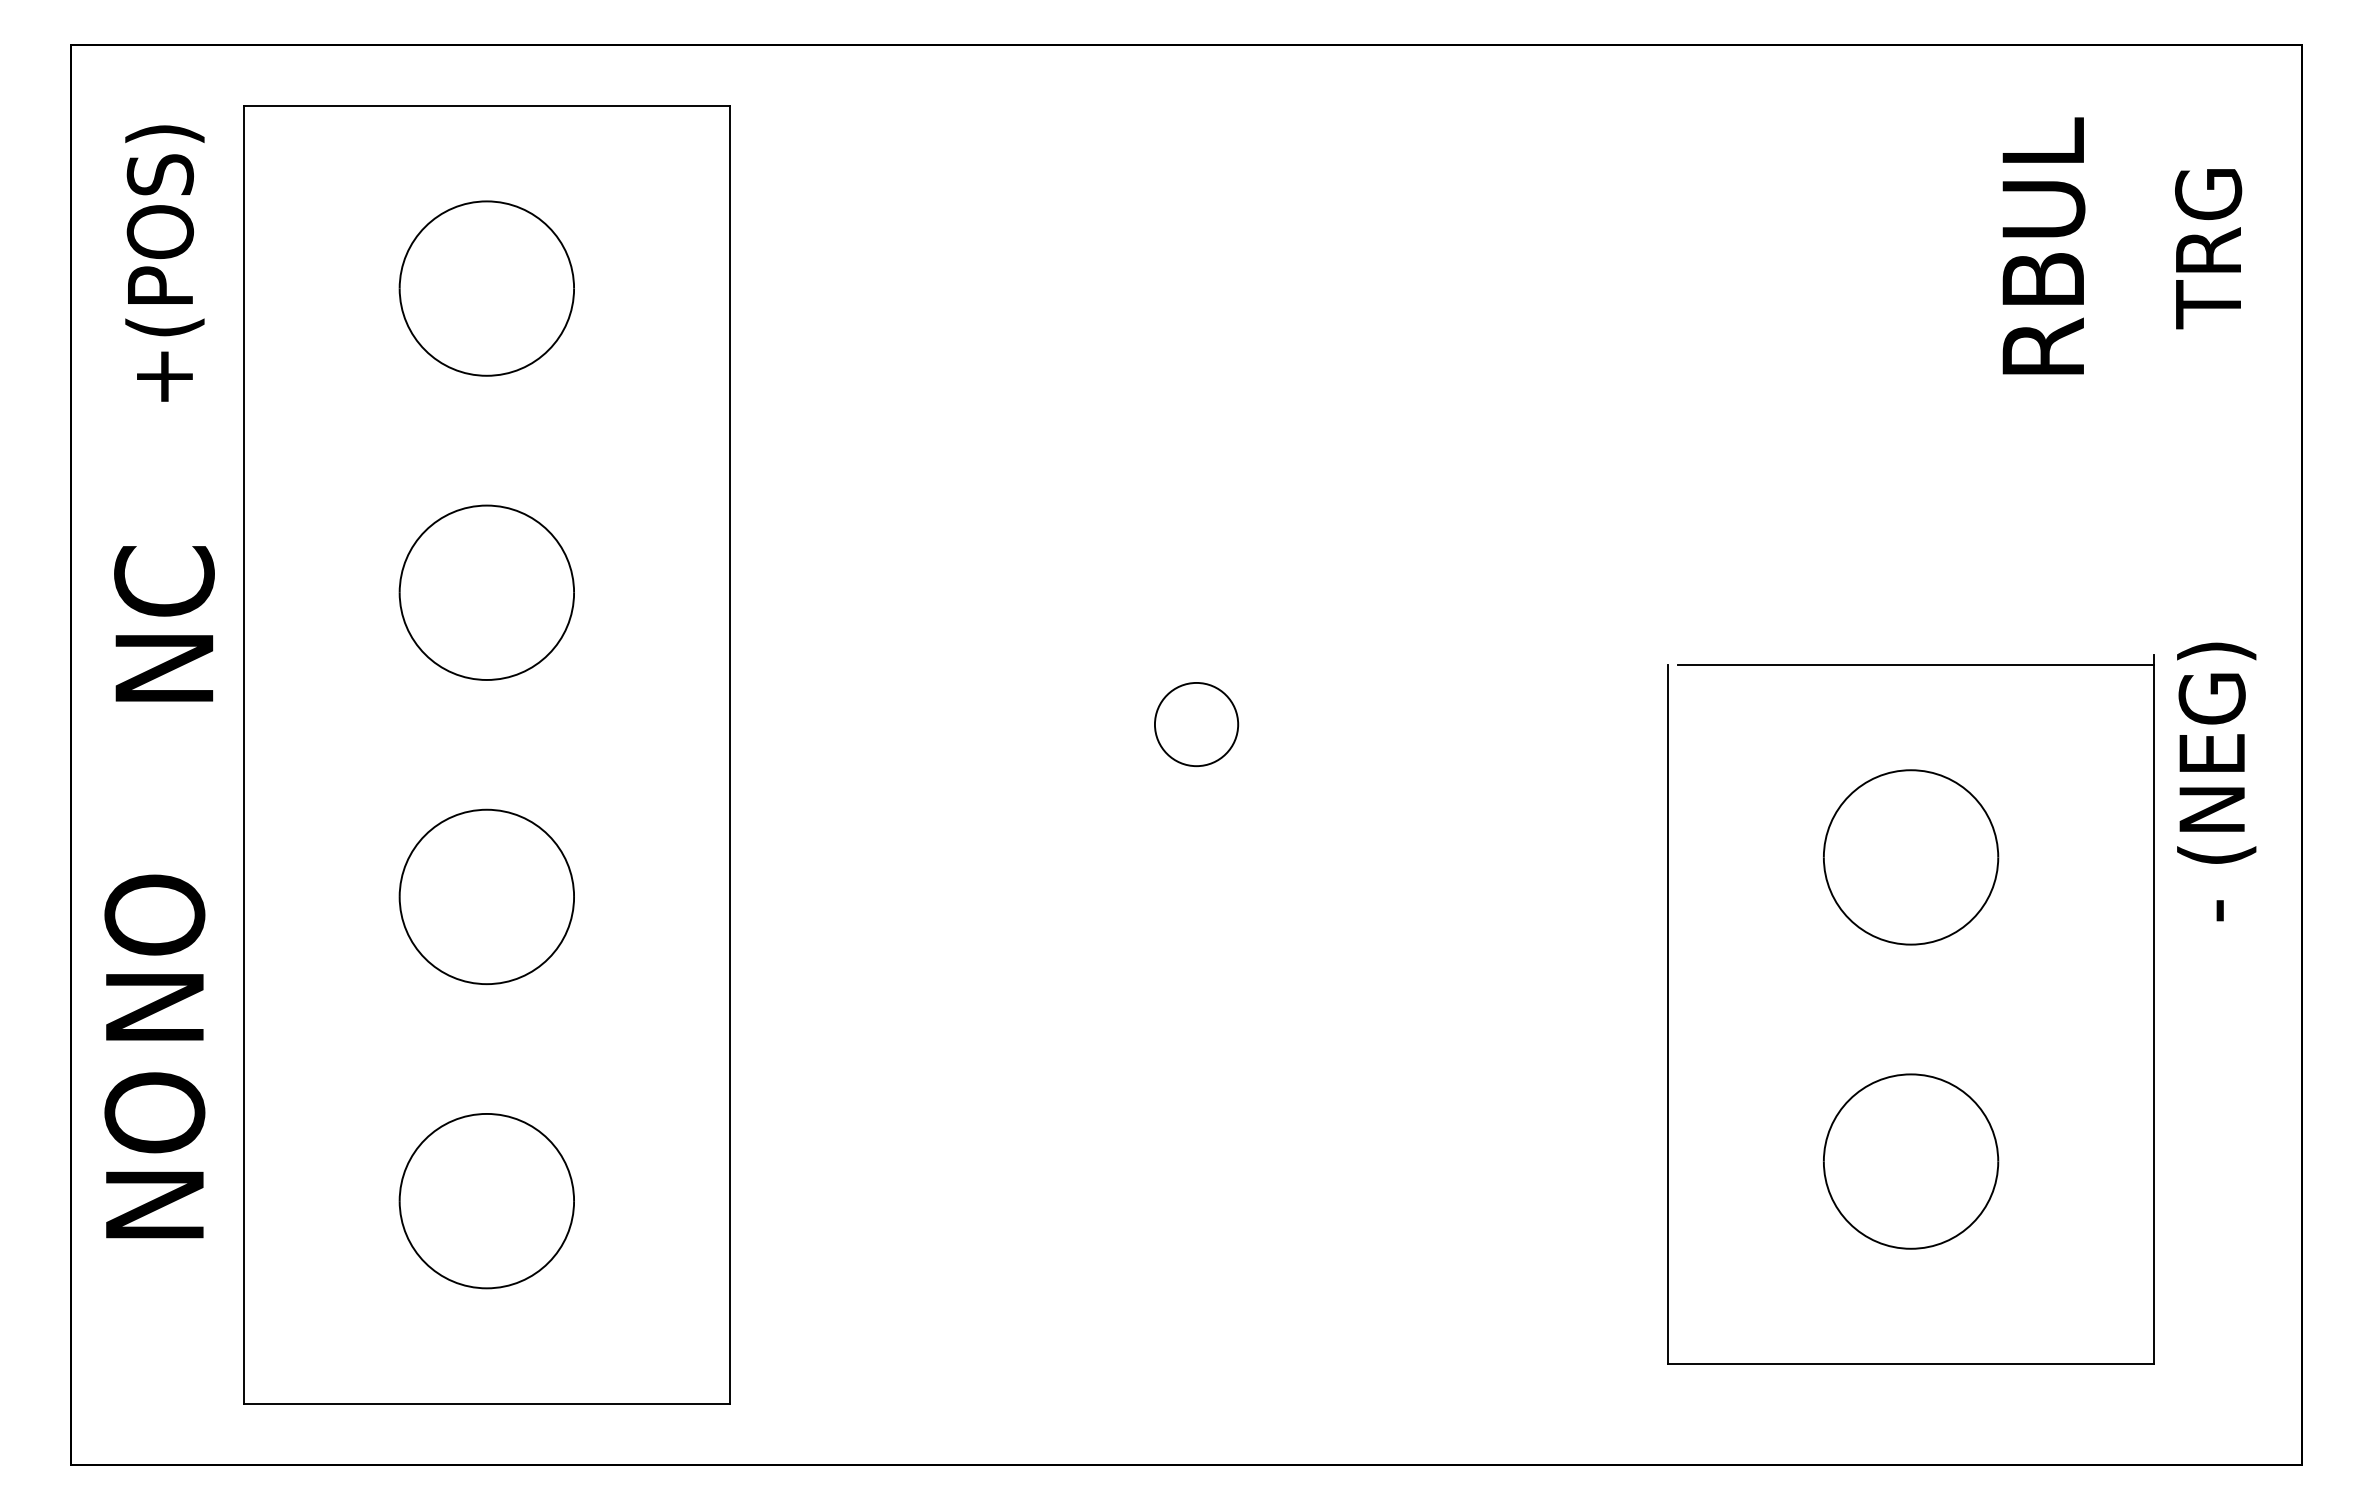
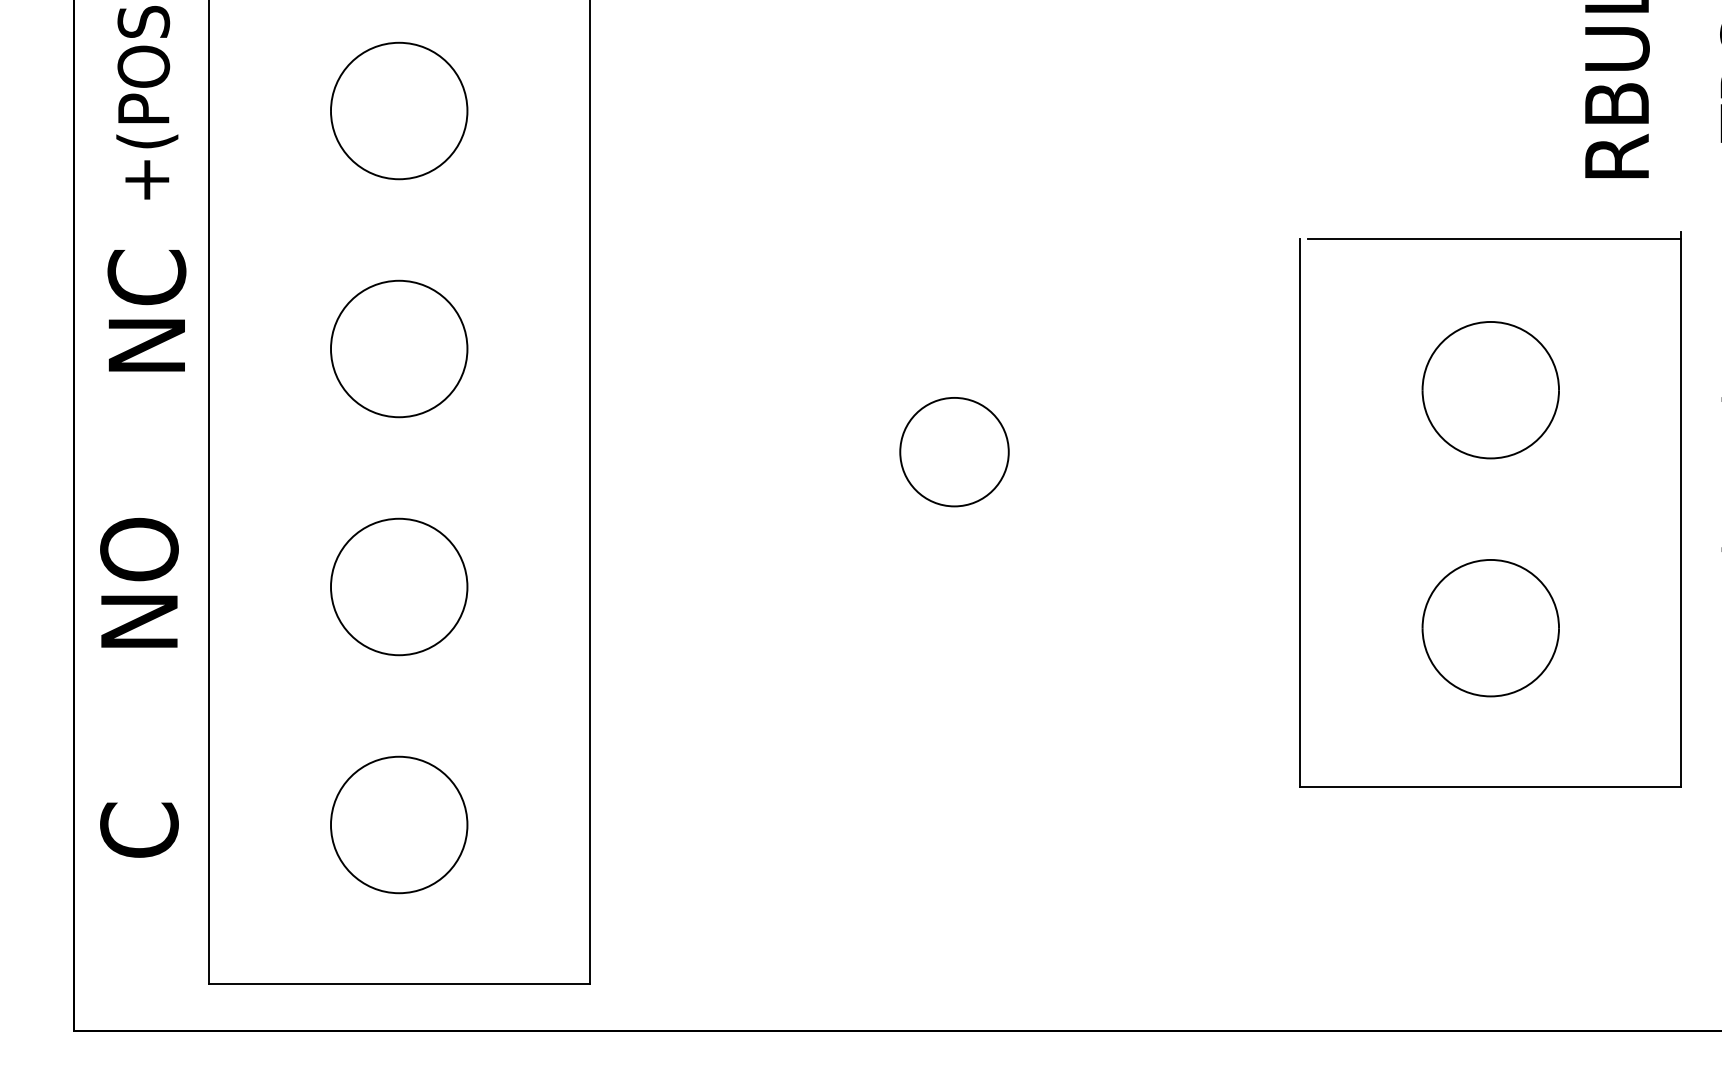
text: (164, 623) -> (146, 310), moved
part: (1196, 724) -> (954, 452), size x1.67
part: (1910, 945) -> (1490, 459), moved
text: (154, 957) -> (139, 582), moved
text: (154, 1157) -> (139, 790), NO -> C

